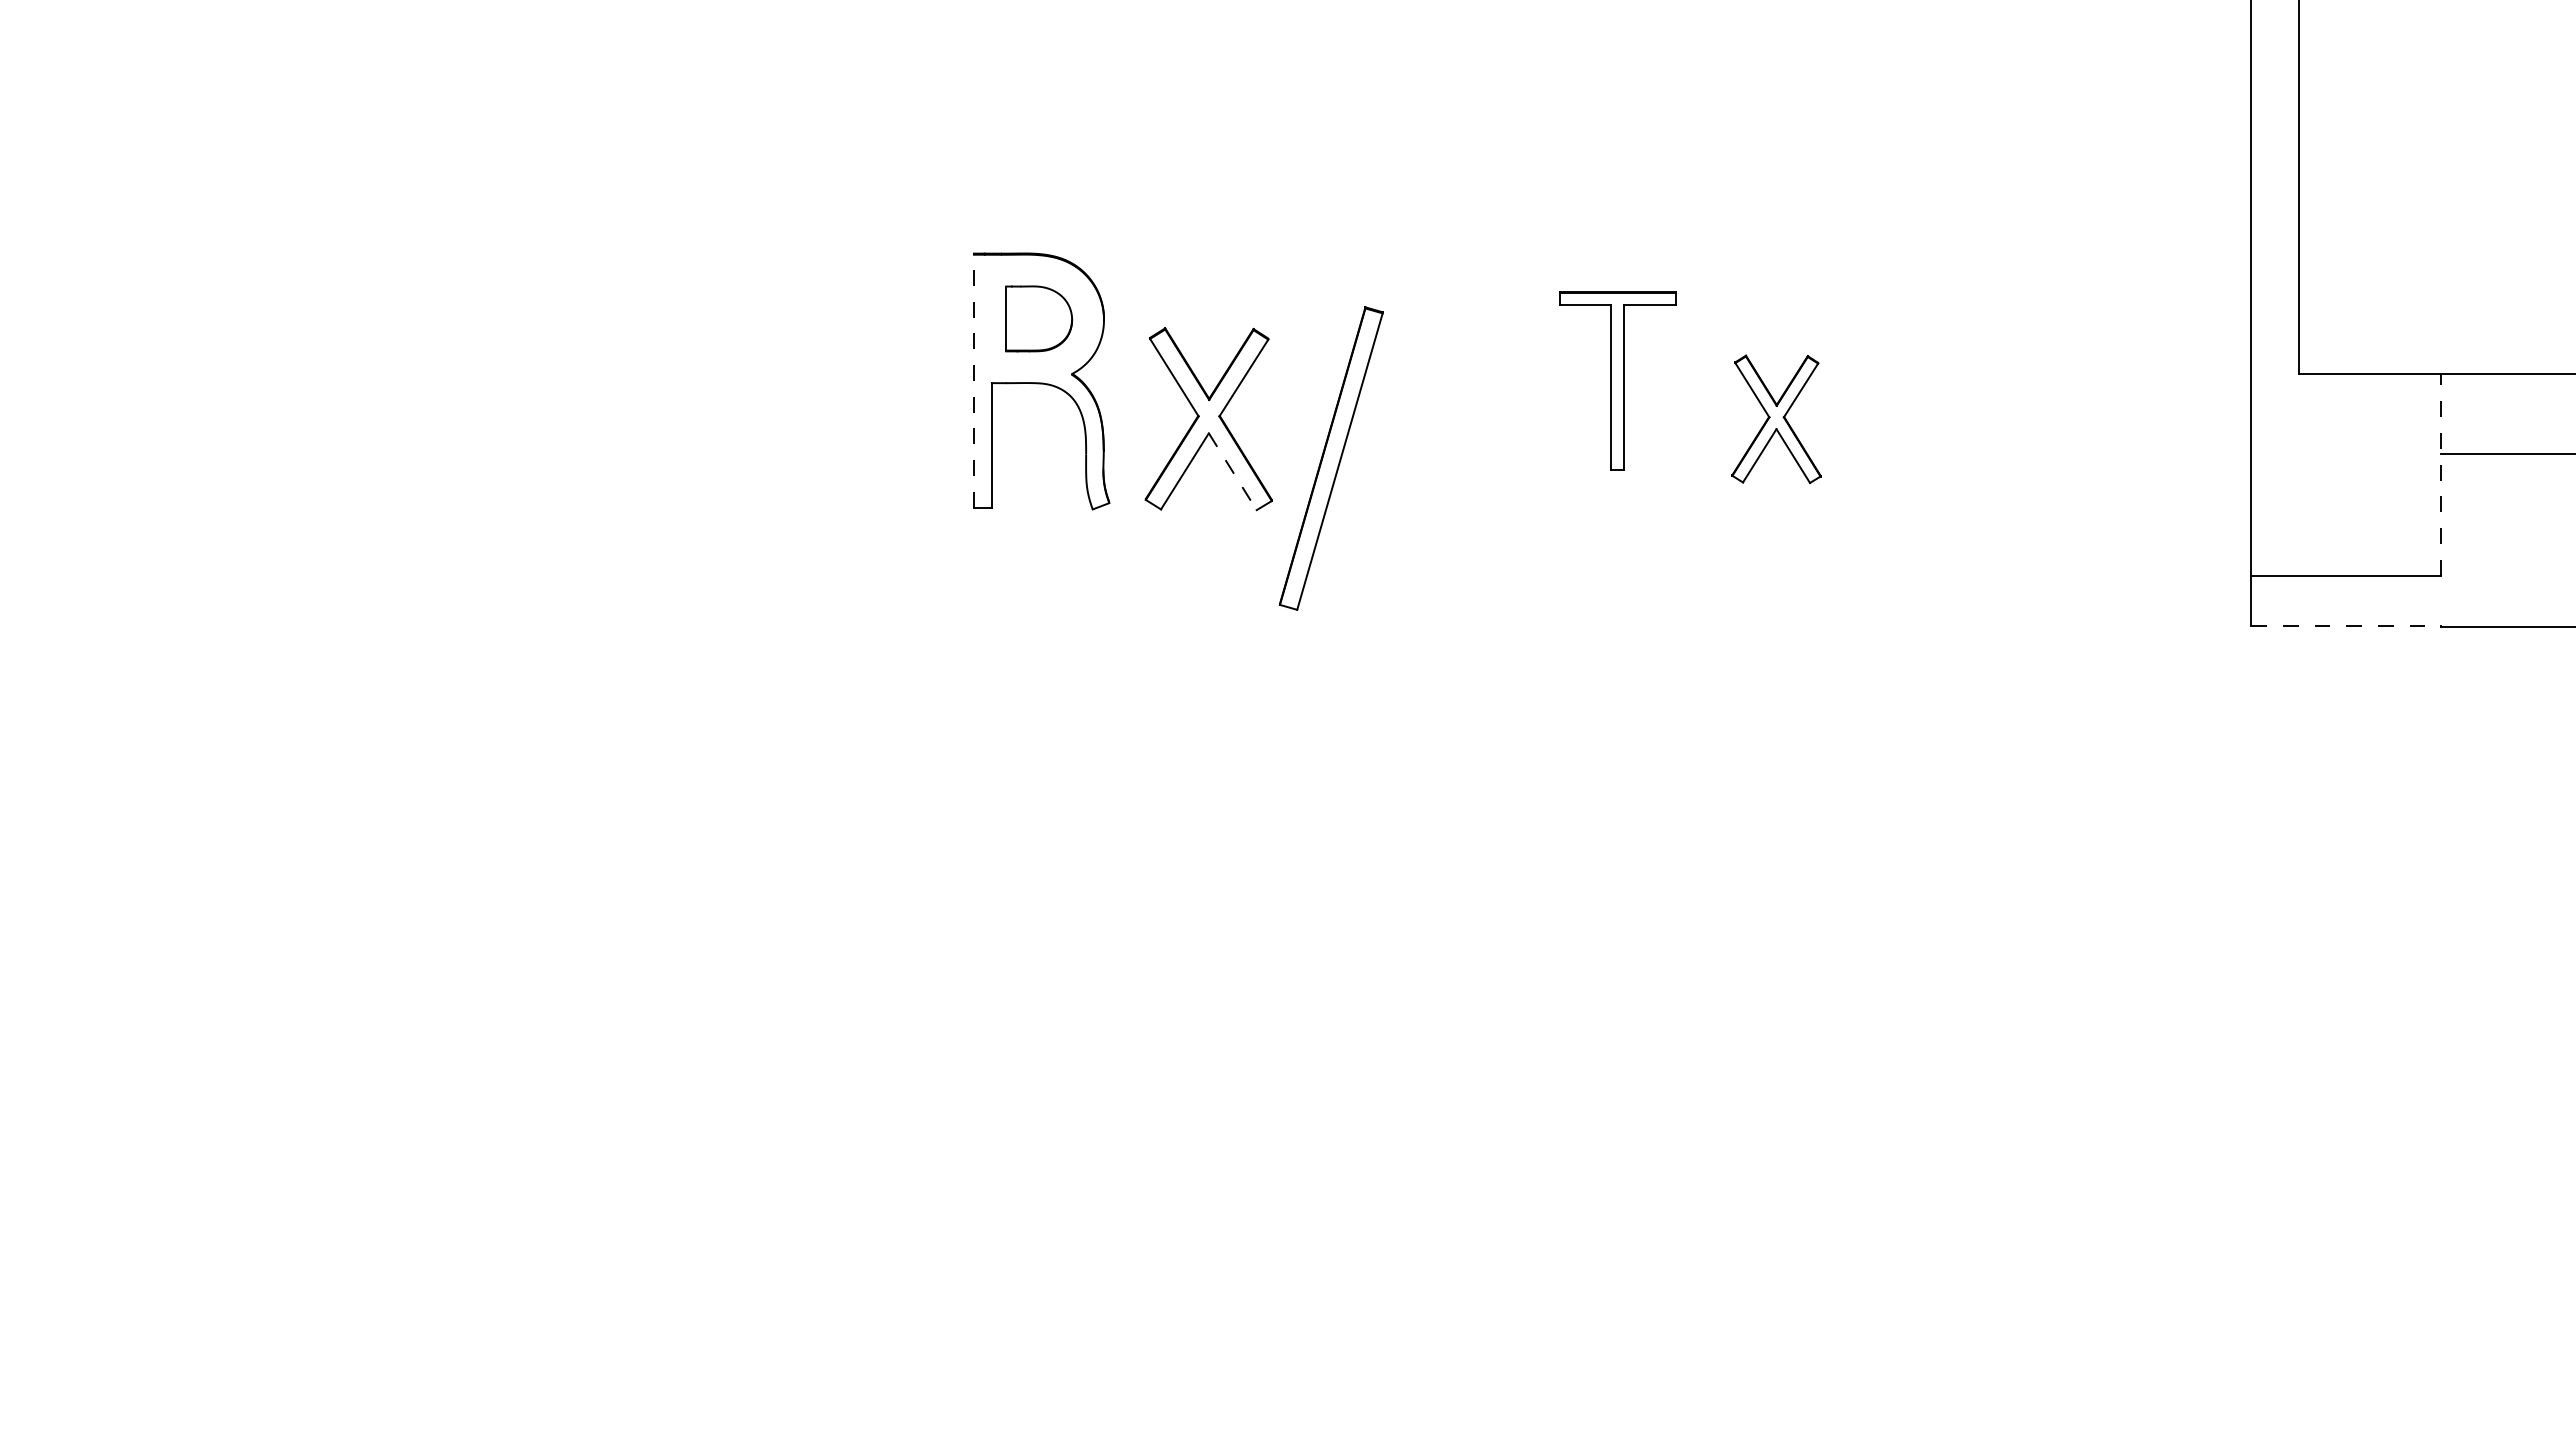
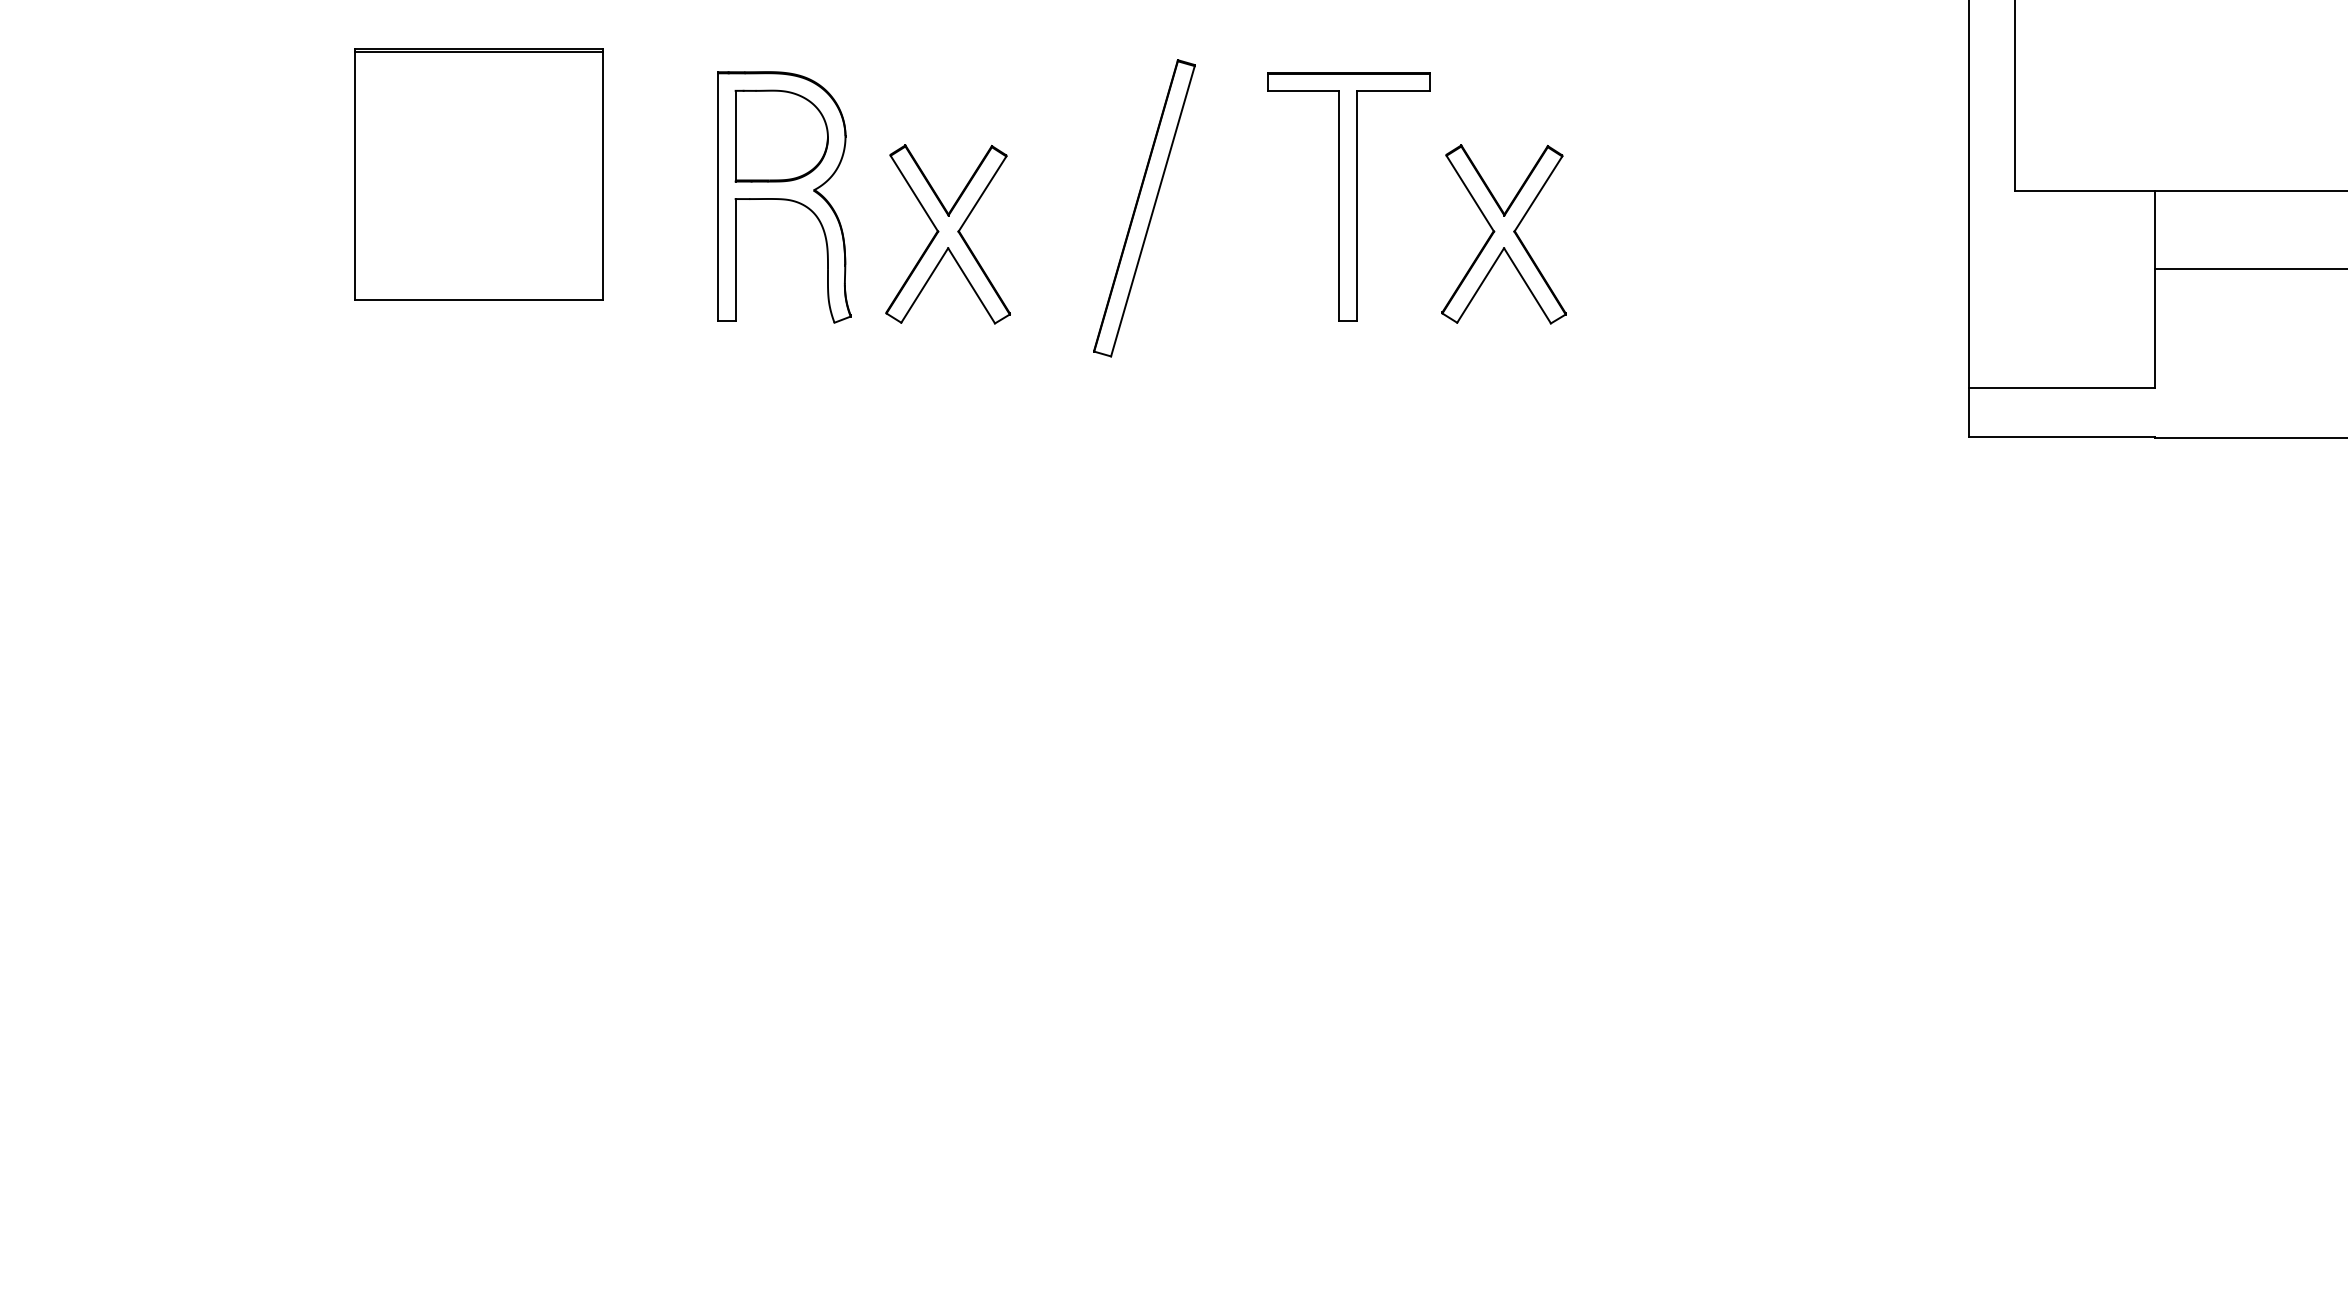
part: (1039, 318) -> (782, 135), size x1.43
part: (729, 358) -> (478, 174), added
line: (973, 380) -> (717, 196), dashed -> solid
part: (1618, 380) -> (1349, 196), size x1.43
part: (1776, 419) -> (1504, 234), size x1.43
part: (1330, 458) -> (1143, 208), moved
line: (1233, 472) -> (972, 286), dashed -> solid
line: (2441, 475) -> (2155, 289), dashed -> solid
line: (2346, 626) -> (2062, 437), dashed -> solid

